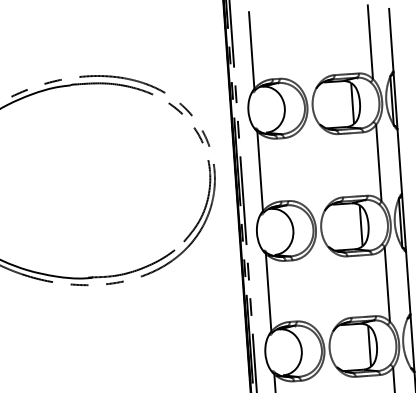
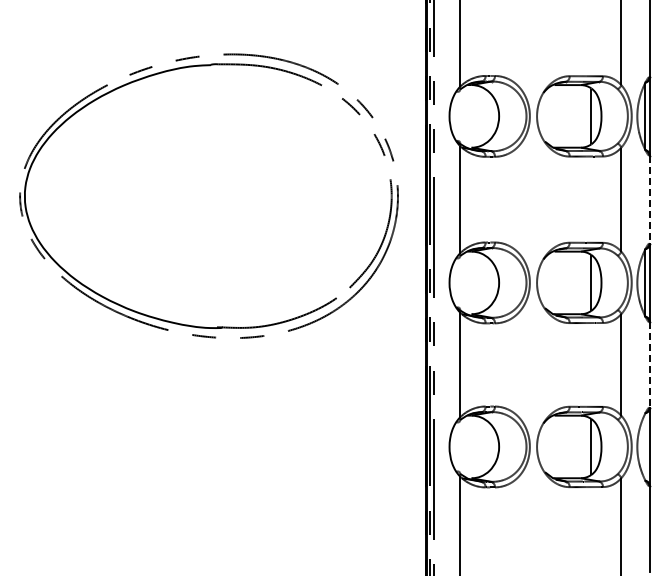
line: (399, 162) -> (649, 200), solid -> dashed
line: (407, 282) -> (649, 364), solid -> dashed

